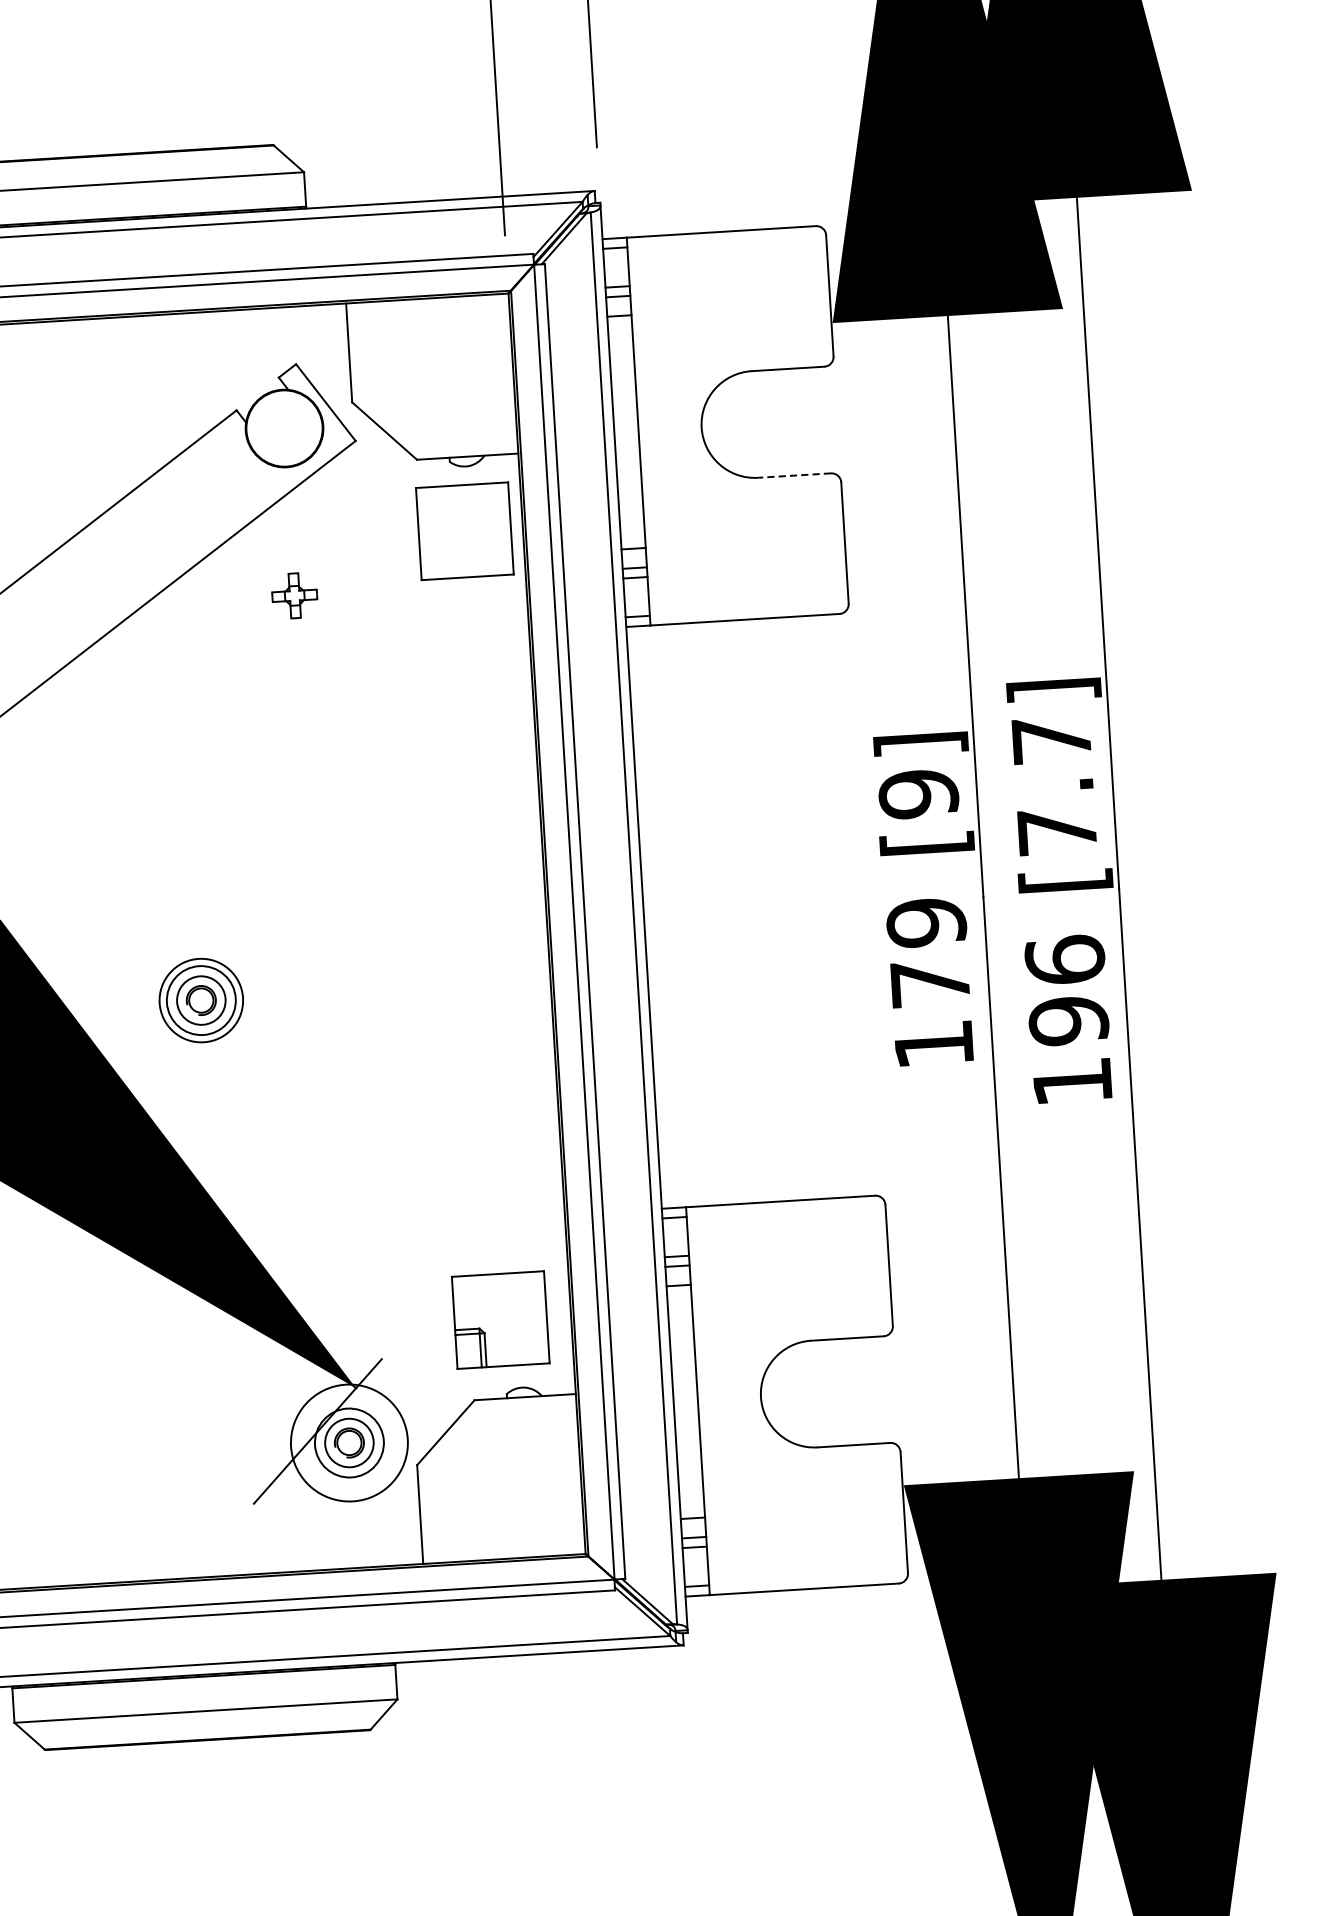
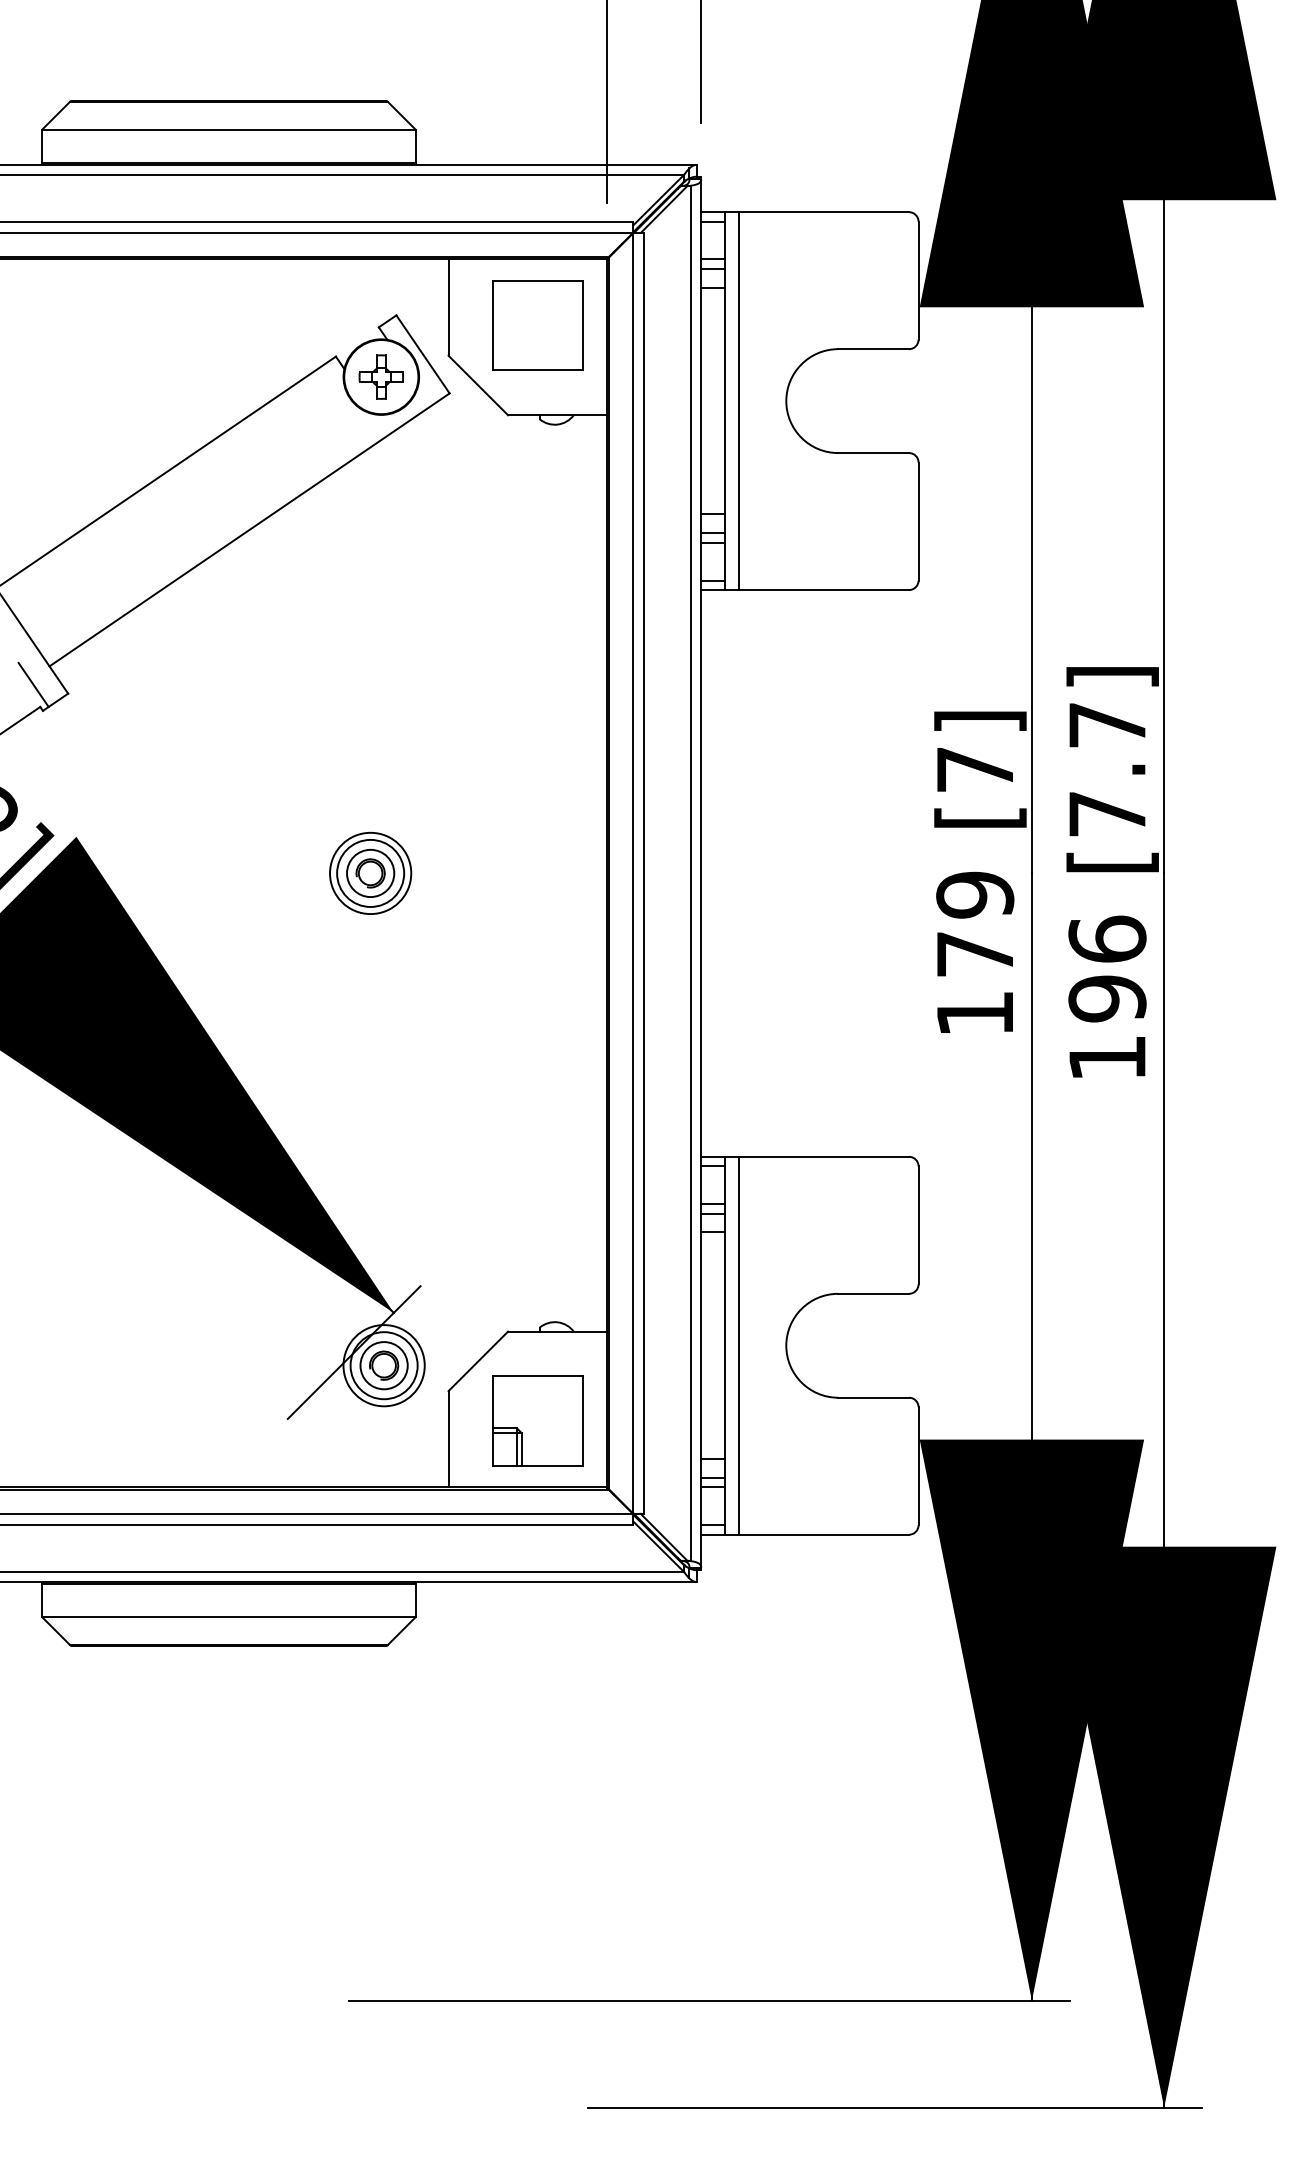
line: (653, 431) -> (739, 401), added
line: (794, 476) -> (873, 453), dashed -> solid
part: (464, 531) -> (537, 325), moved
part: (293, 595) -> (380, 376), moved
text: (918, 793) -> (975, 769), [9] -> [7]
part: (201, 999) -> (370, 872), moved
part: (499, 1319) -> (537, 1420), moved
line: (712, 1399) -> (739, 1345), added
circle: (348, 1442) -> (383, 1365), size x0.71

